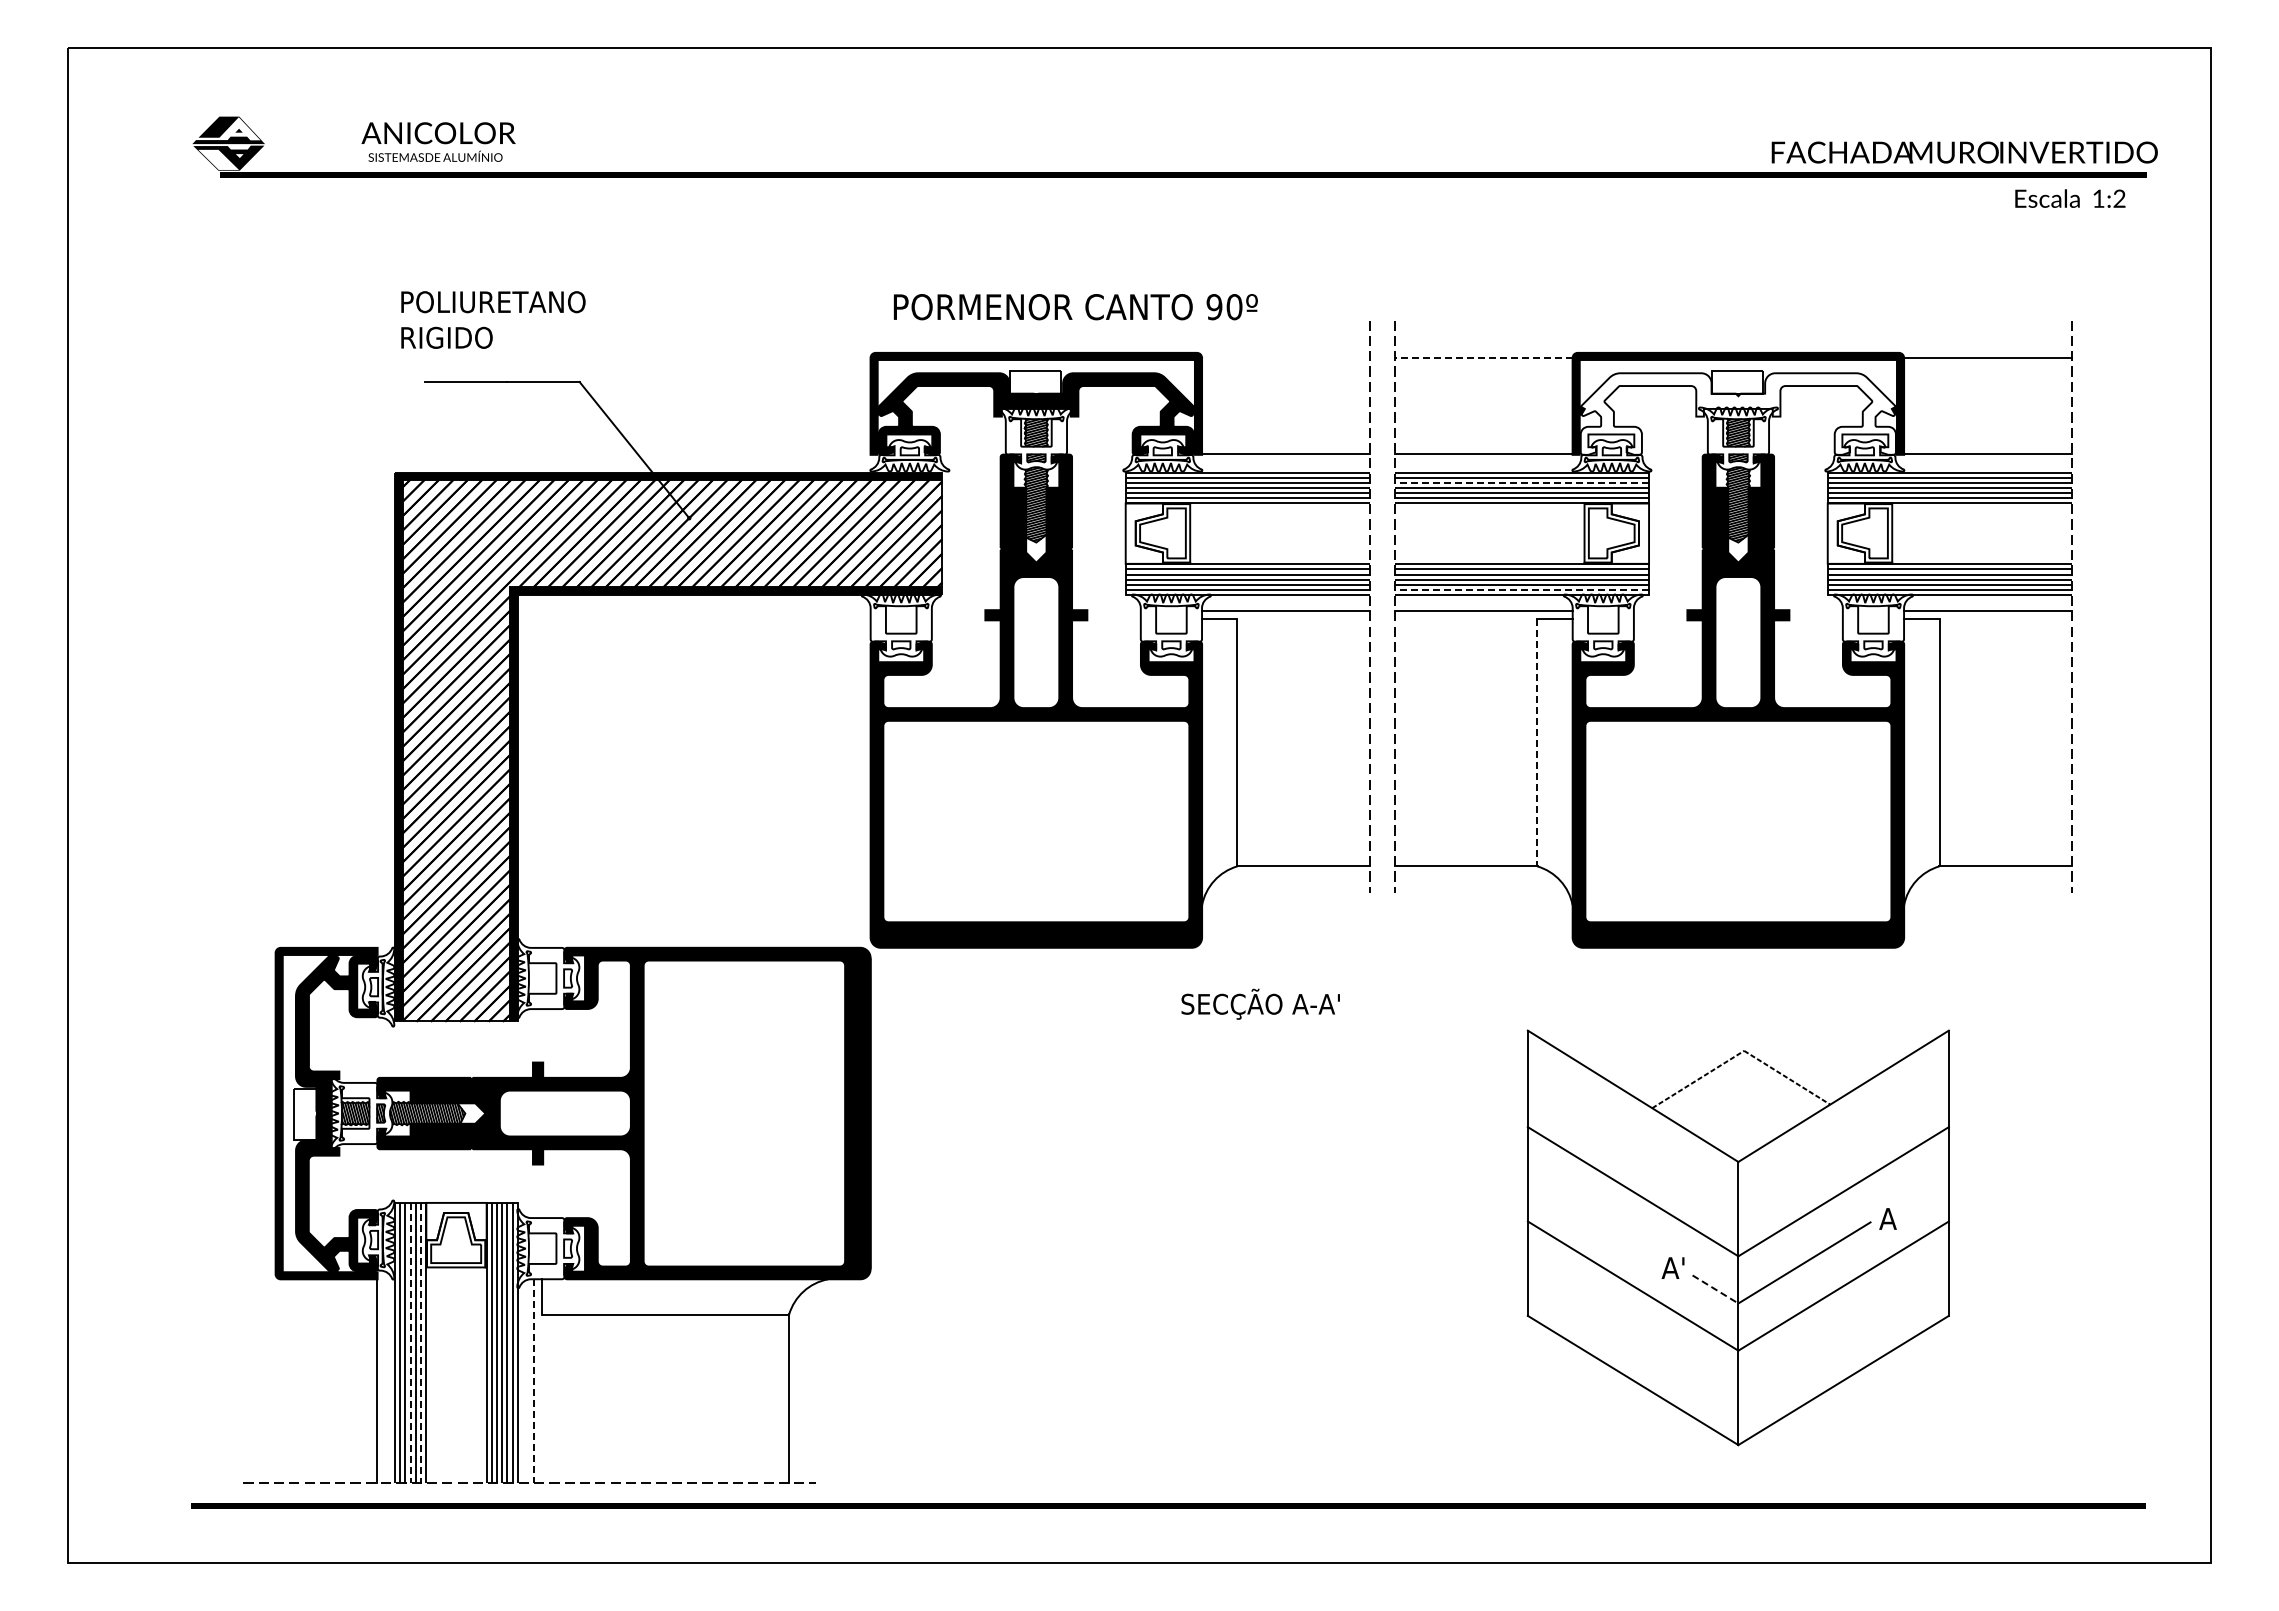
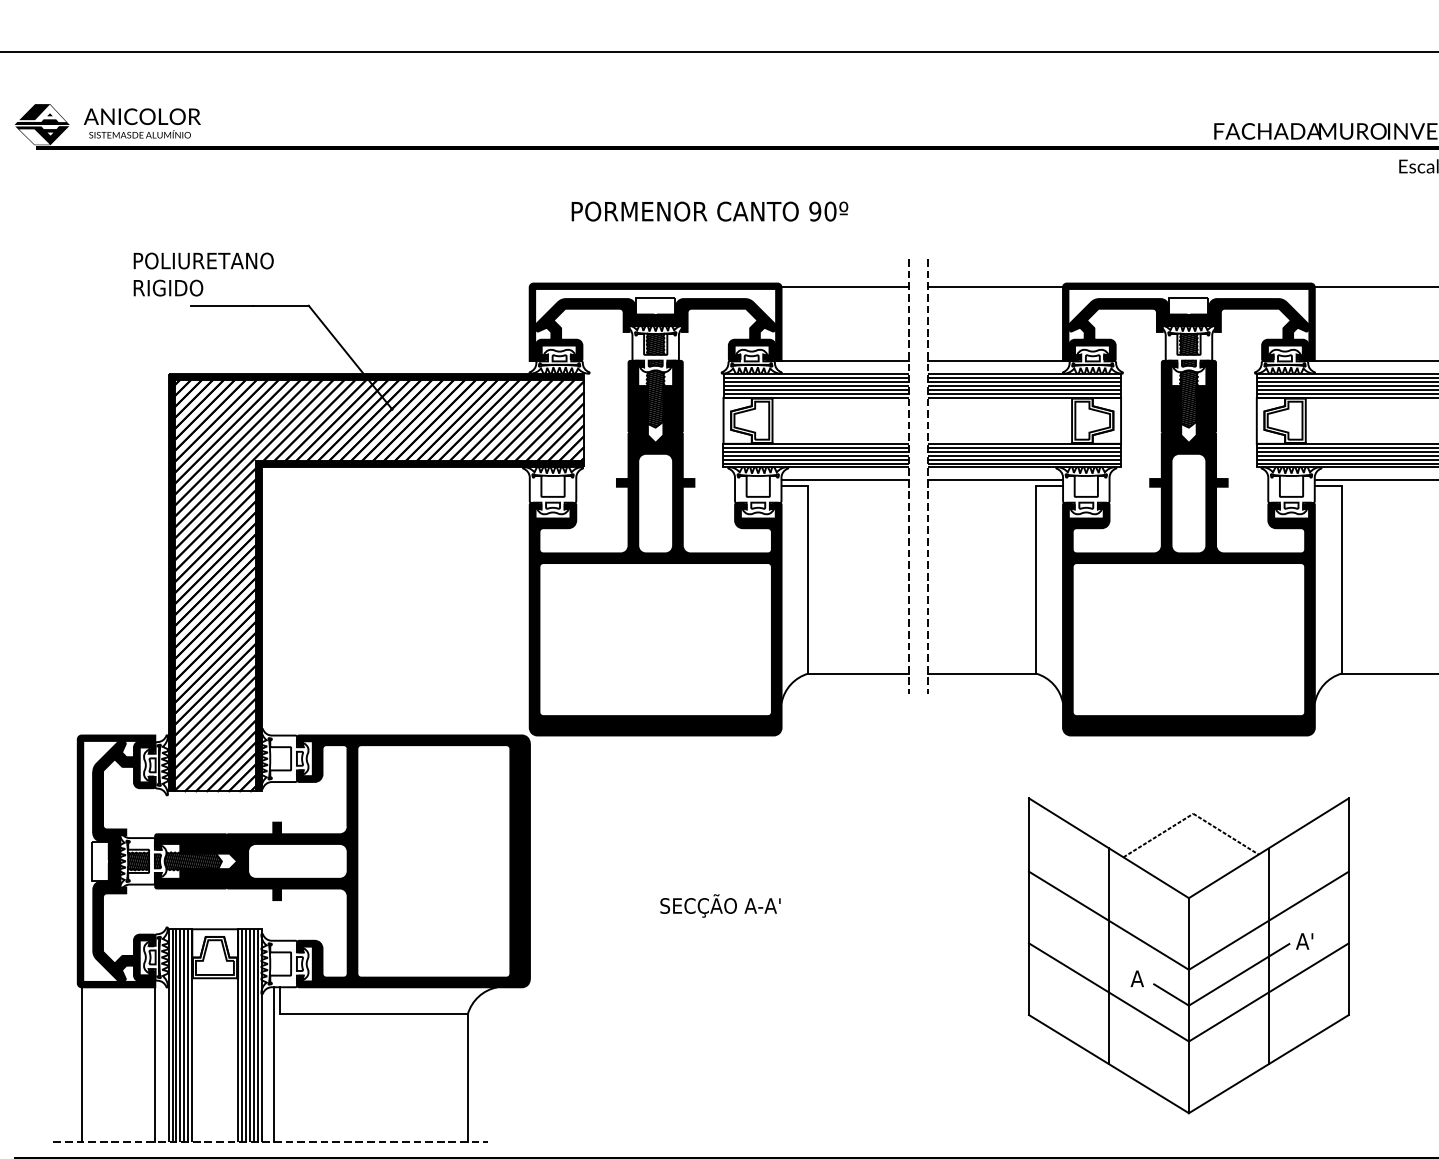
text: (438, 141) -> (142, 123), moved
text: (1075, 307) -> (709, 211), moved
text: (493, 319) -> (203, 274), moved
line: (1285, 357) -> (844, 287), added
line: (1483, 357) -> (995, 287), dashed -> solid
fill: (1737, 413) -> (1188, 329), added
line: (1521, 482) -> (1024, 382), dashed -> solid
line: (1521, 589) -> (1024, 463), dashed -> solid
line: (1537, 742) -> (1036, 579), dashed -> solid
text: (1260, 1003) -> (720, 905), moved
text: (1900, 1212) -> (1312, 936), A -> A'
line: (1633, 1238) -> (1109, 956), added
line: (1843, 1238) -> (1268, 956), added
text: (1683, 1261) -> (1147, 973), A' -> A
line: (1715, 1289) -> (1171, 995), dashed -> solid
line: (410, 1342) -> (180, 1035), dashed -> solid
line: (420, 1342) -> (187, 1035), dashed -> solid
line: (280, 1380) -> (81, 1064), added
line: (533, 1381) -> (273, 1064), dashed -> solid

